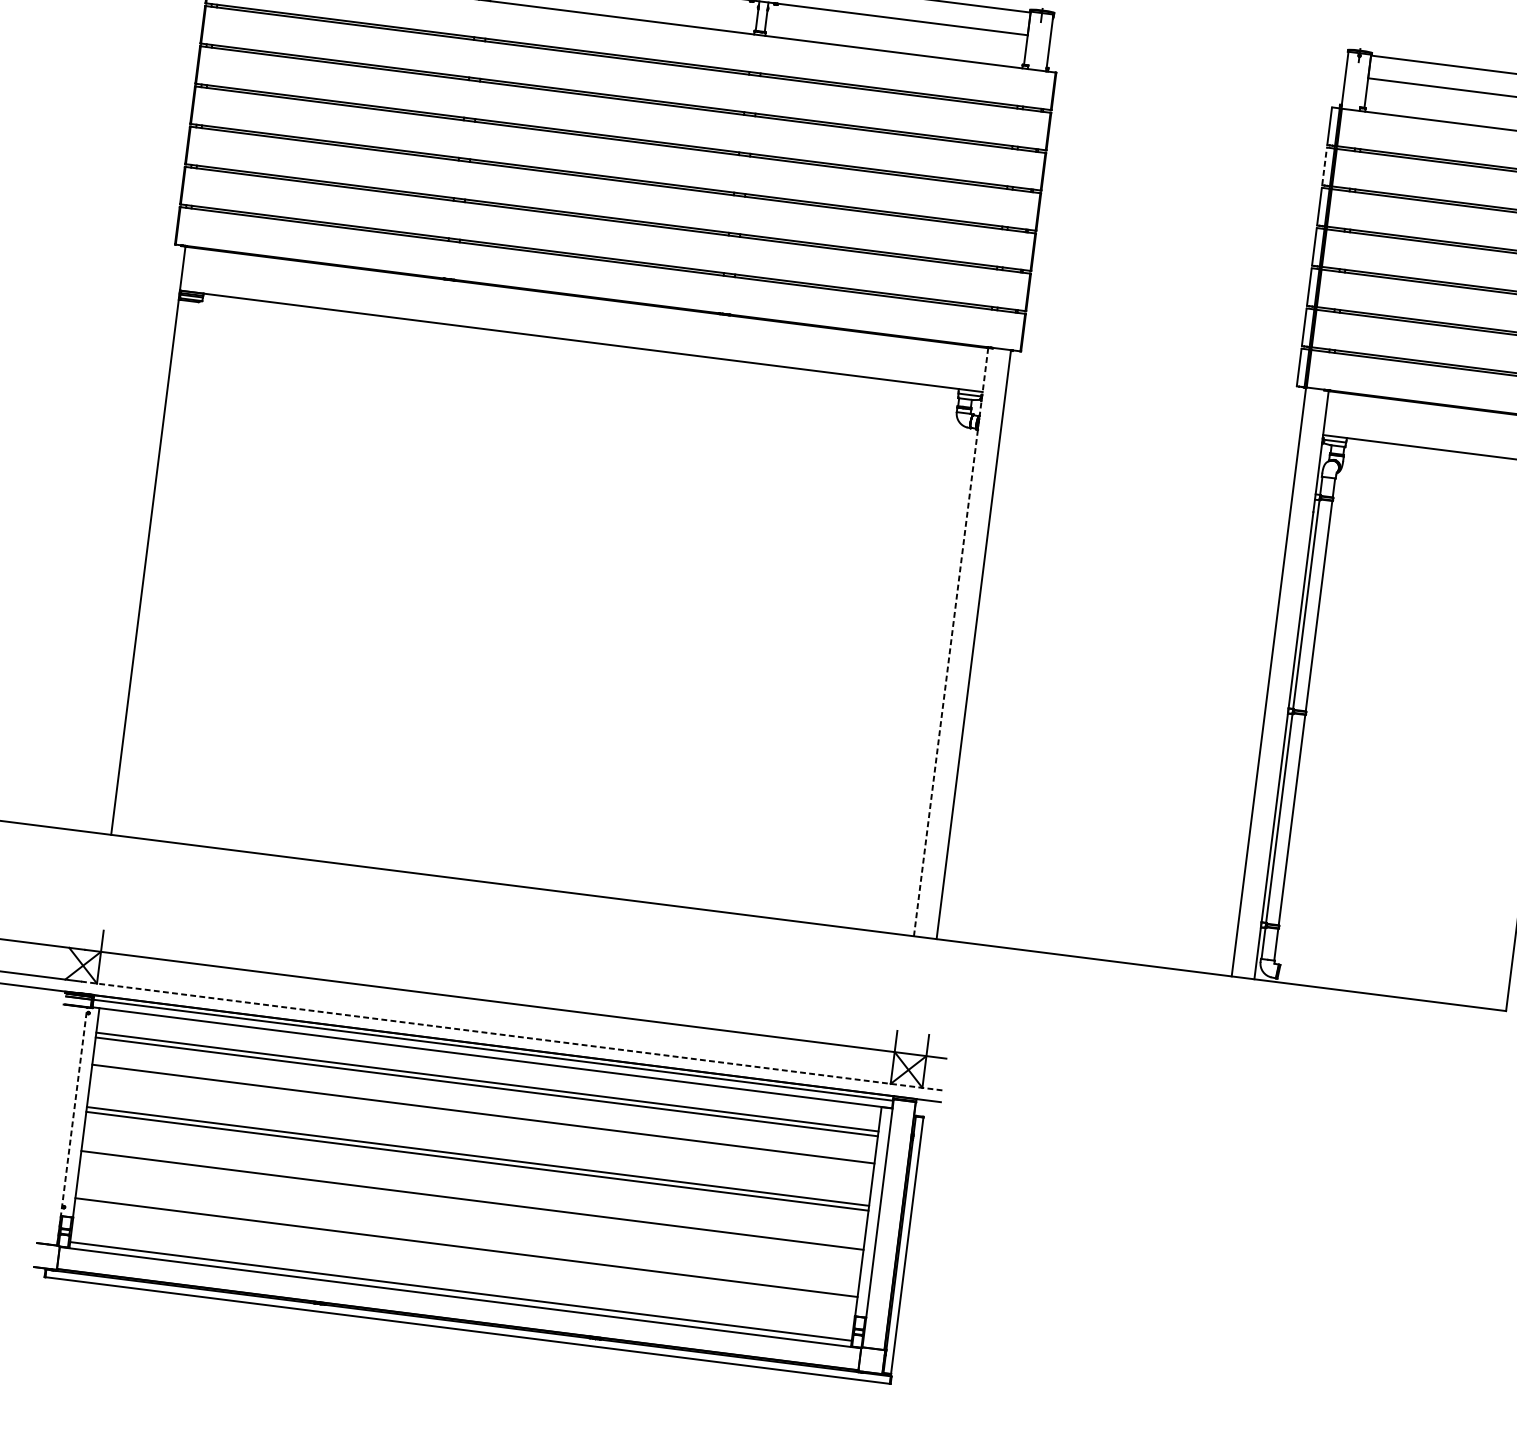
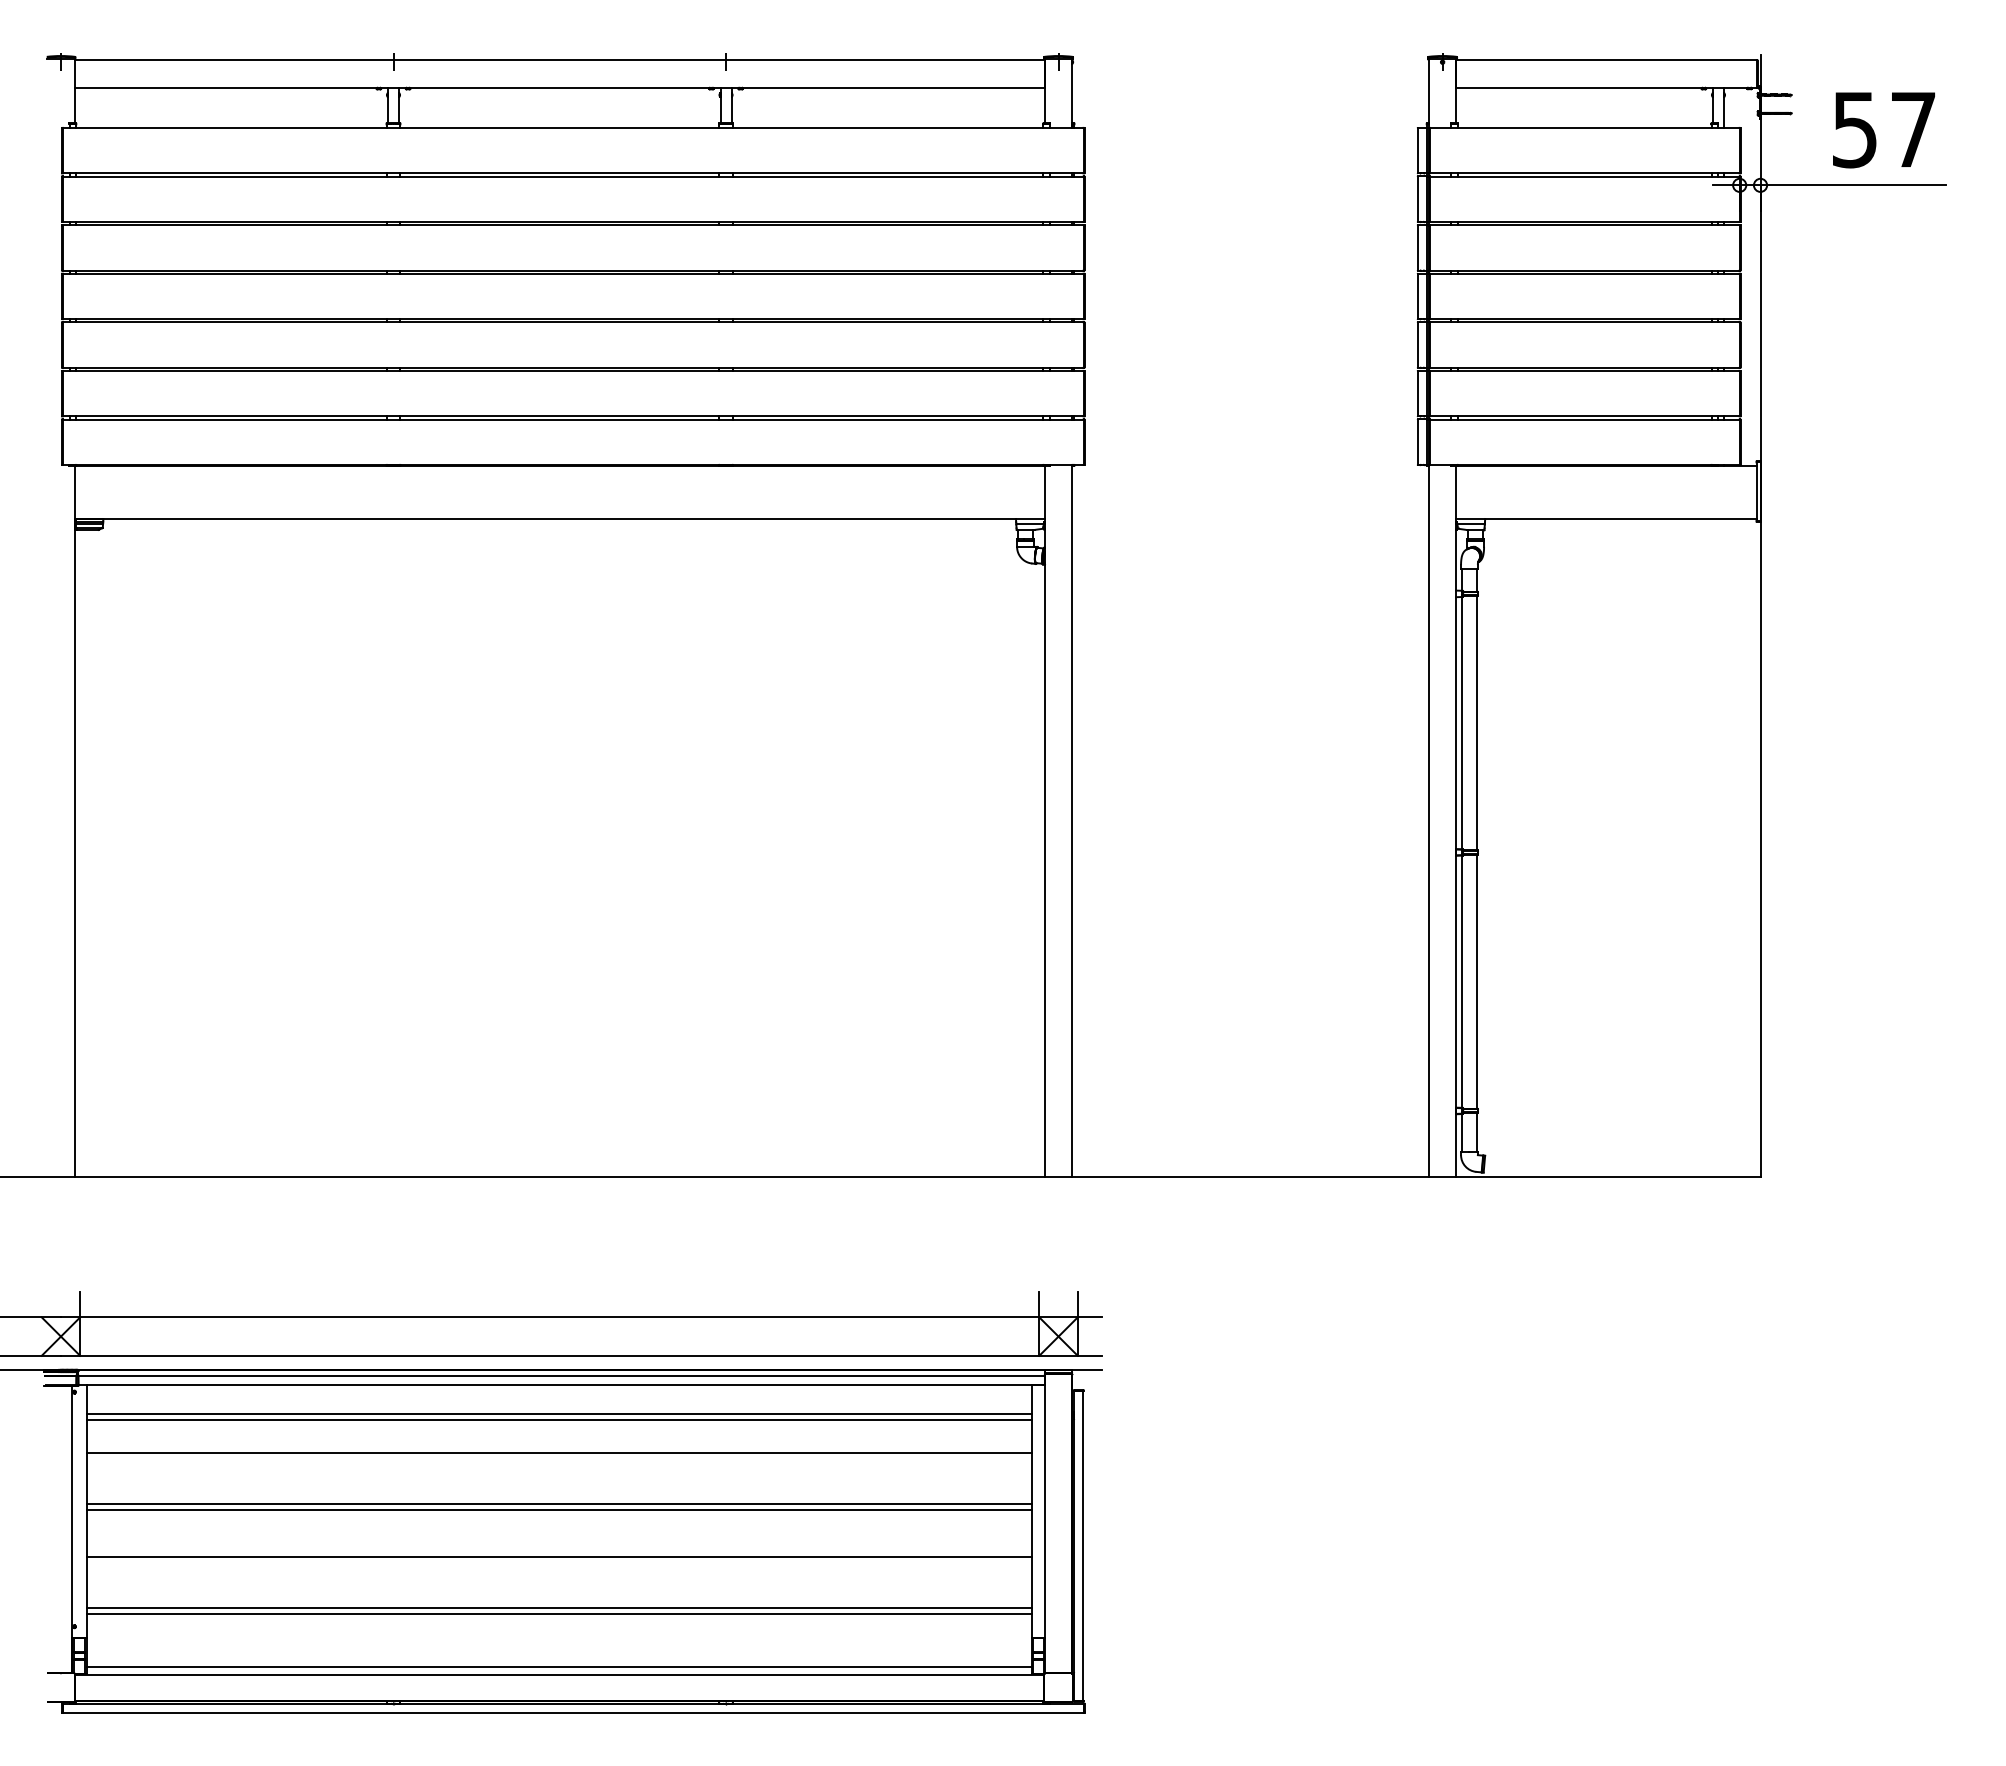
line: (1324, 165) -> (1417, 198), dashed -> solid
line: (950, 642) -> (1044, 821), dashed -> solid
line: (511, 1035) -> (580, 1355), dashed -> solid
line: (72, 1126) -> (72, 1529), dashed -> solid
line: (467, 1242) -> (559, 1608), added

